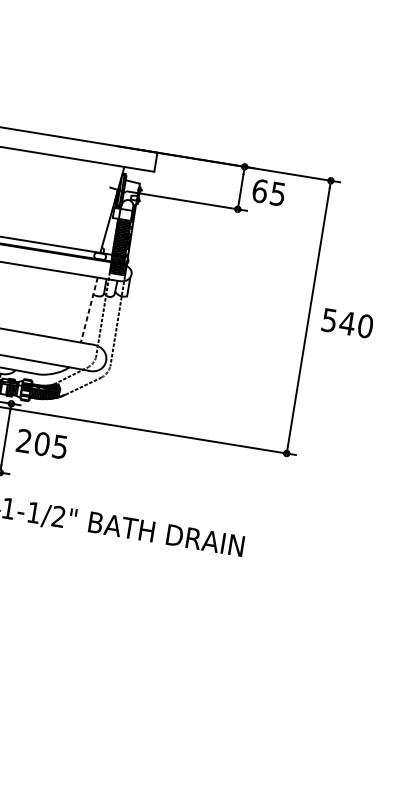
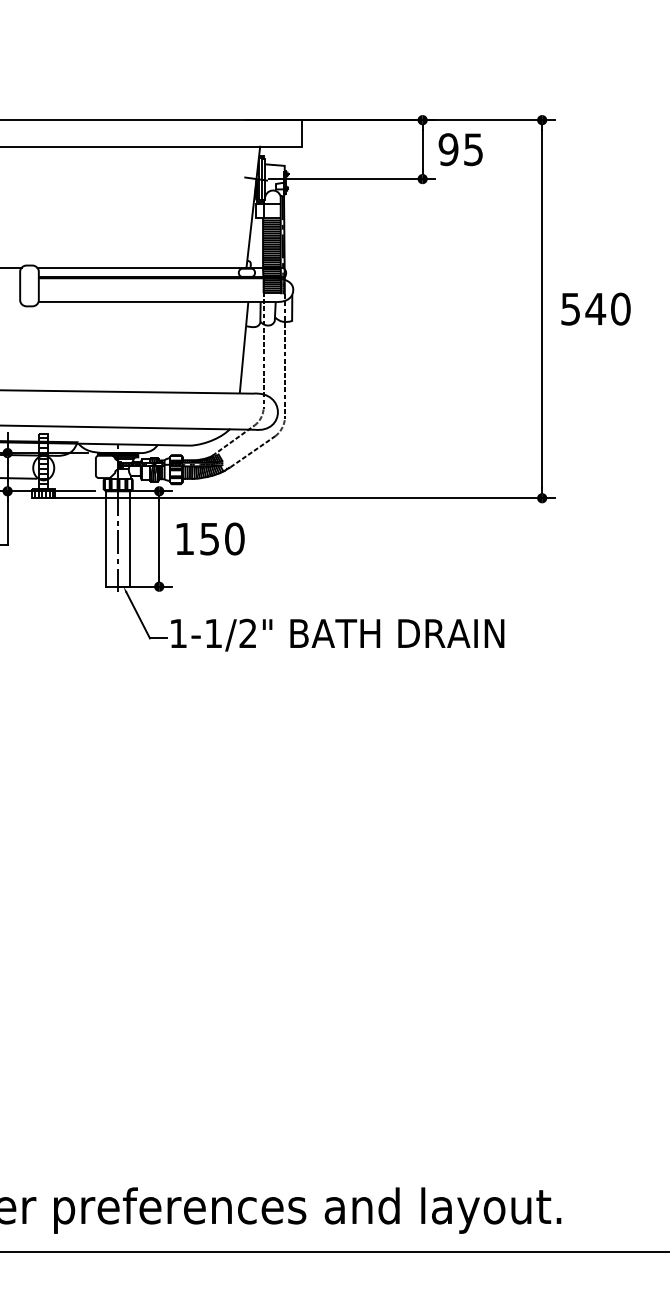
text: (259, 191) -> (448, 149), 65 -> 95
line: (89, 310) -> (244, 347), dashed -> solid
text: (42, 443) -> (209, 538), 205 -> 150

